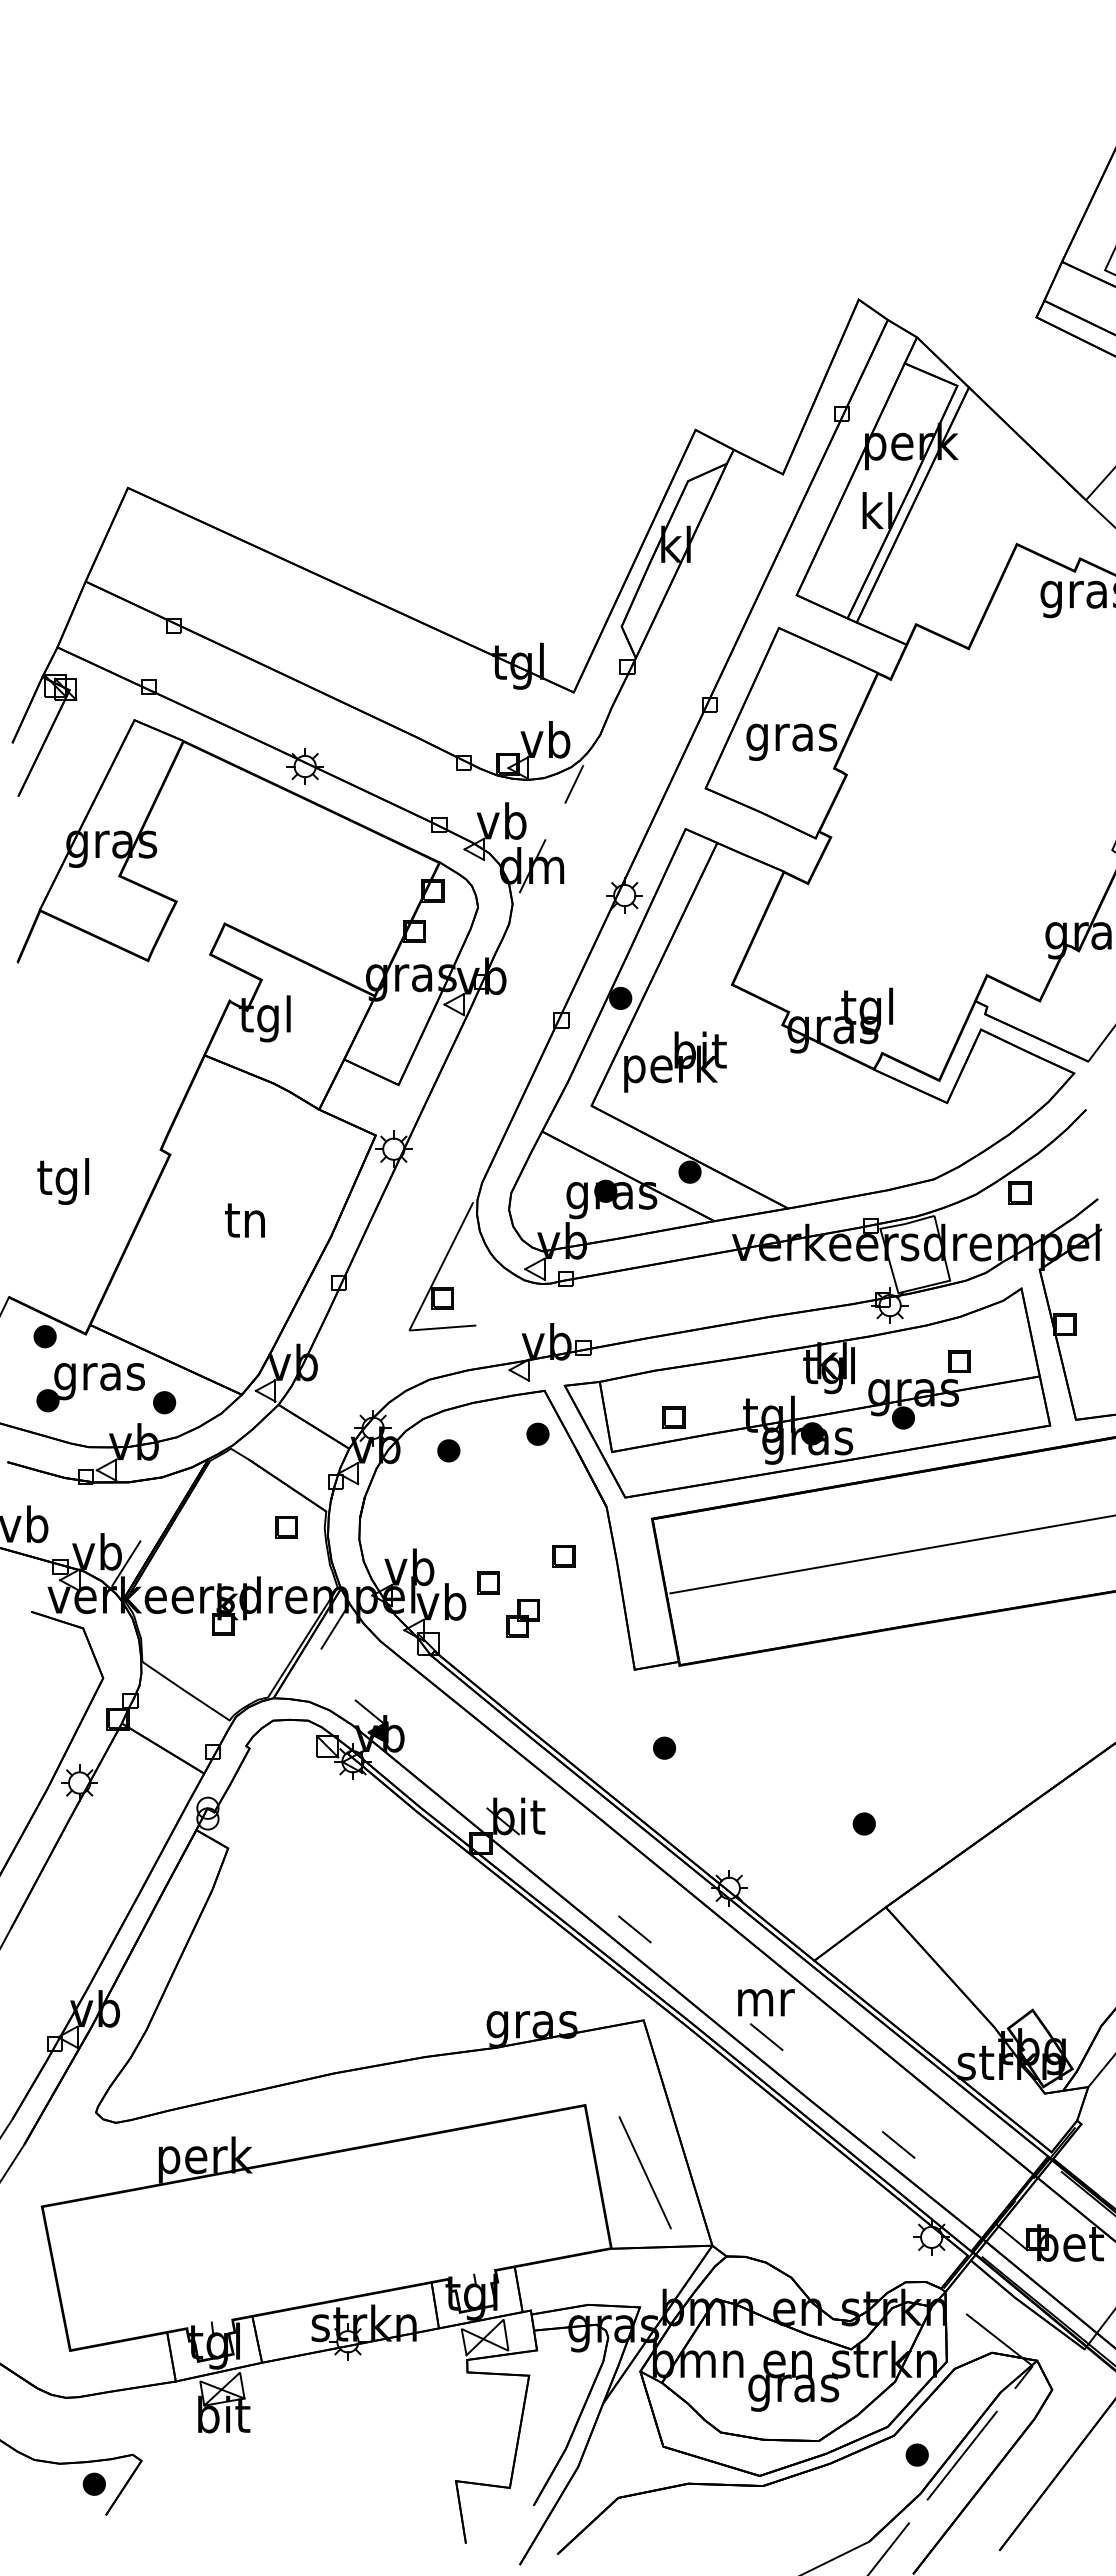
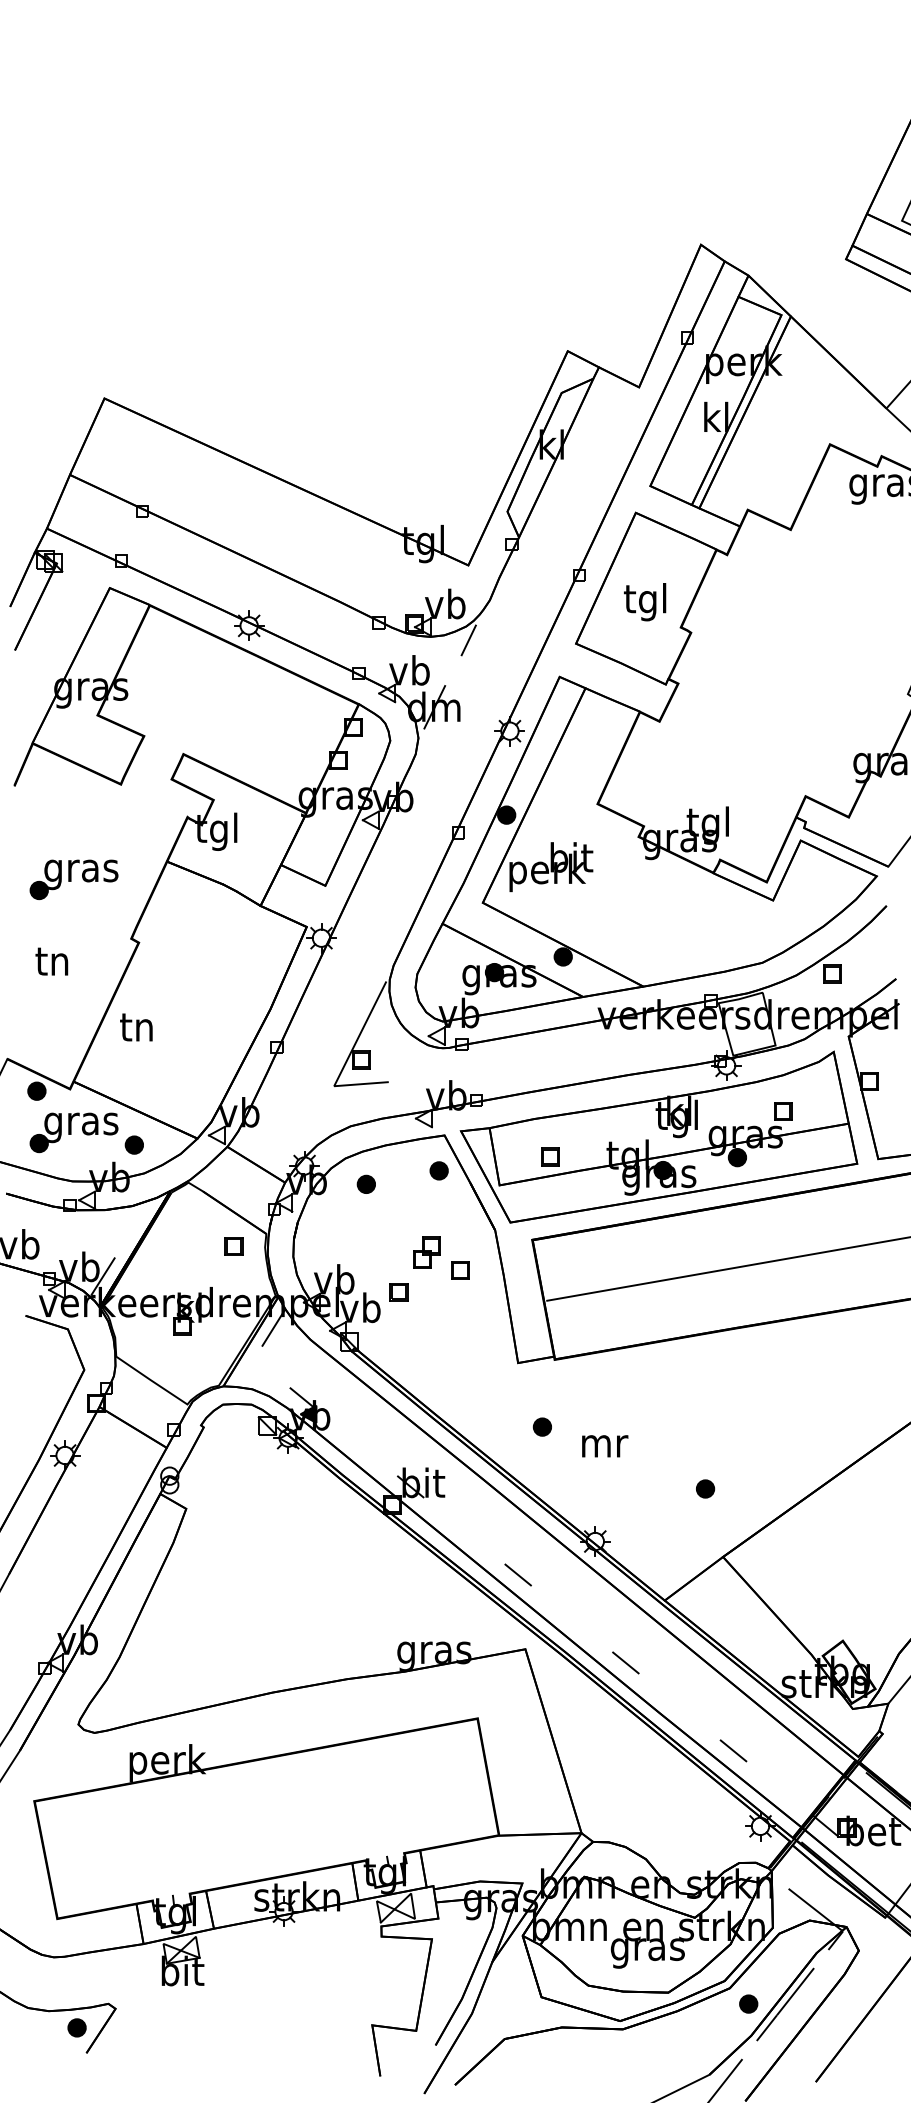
text: (791, 737) -> (646, 602), gras -> tgl
part: (90, 1077) -> (73, 879), added
text: (63, 1181) -> (51, 964), tgl -> tn
text: (244, 1220) -> (135, 1027), moved
part: (522, 1618) -> (426, 1252), moved
text: (766, 2002) -> (605, 1446), moved
line: (644, 2172) -> (526, 1773), removed

